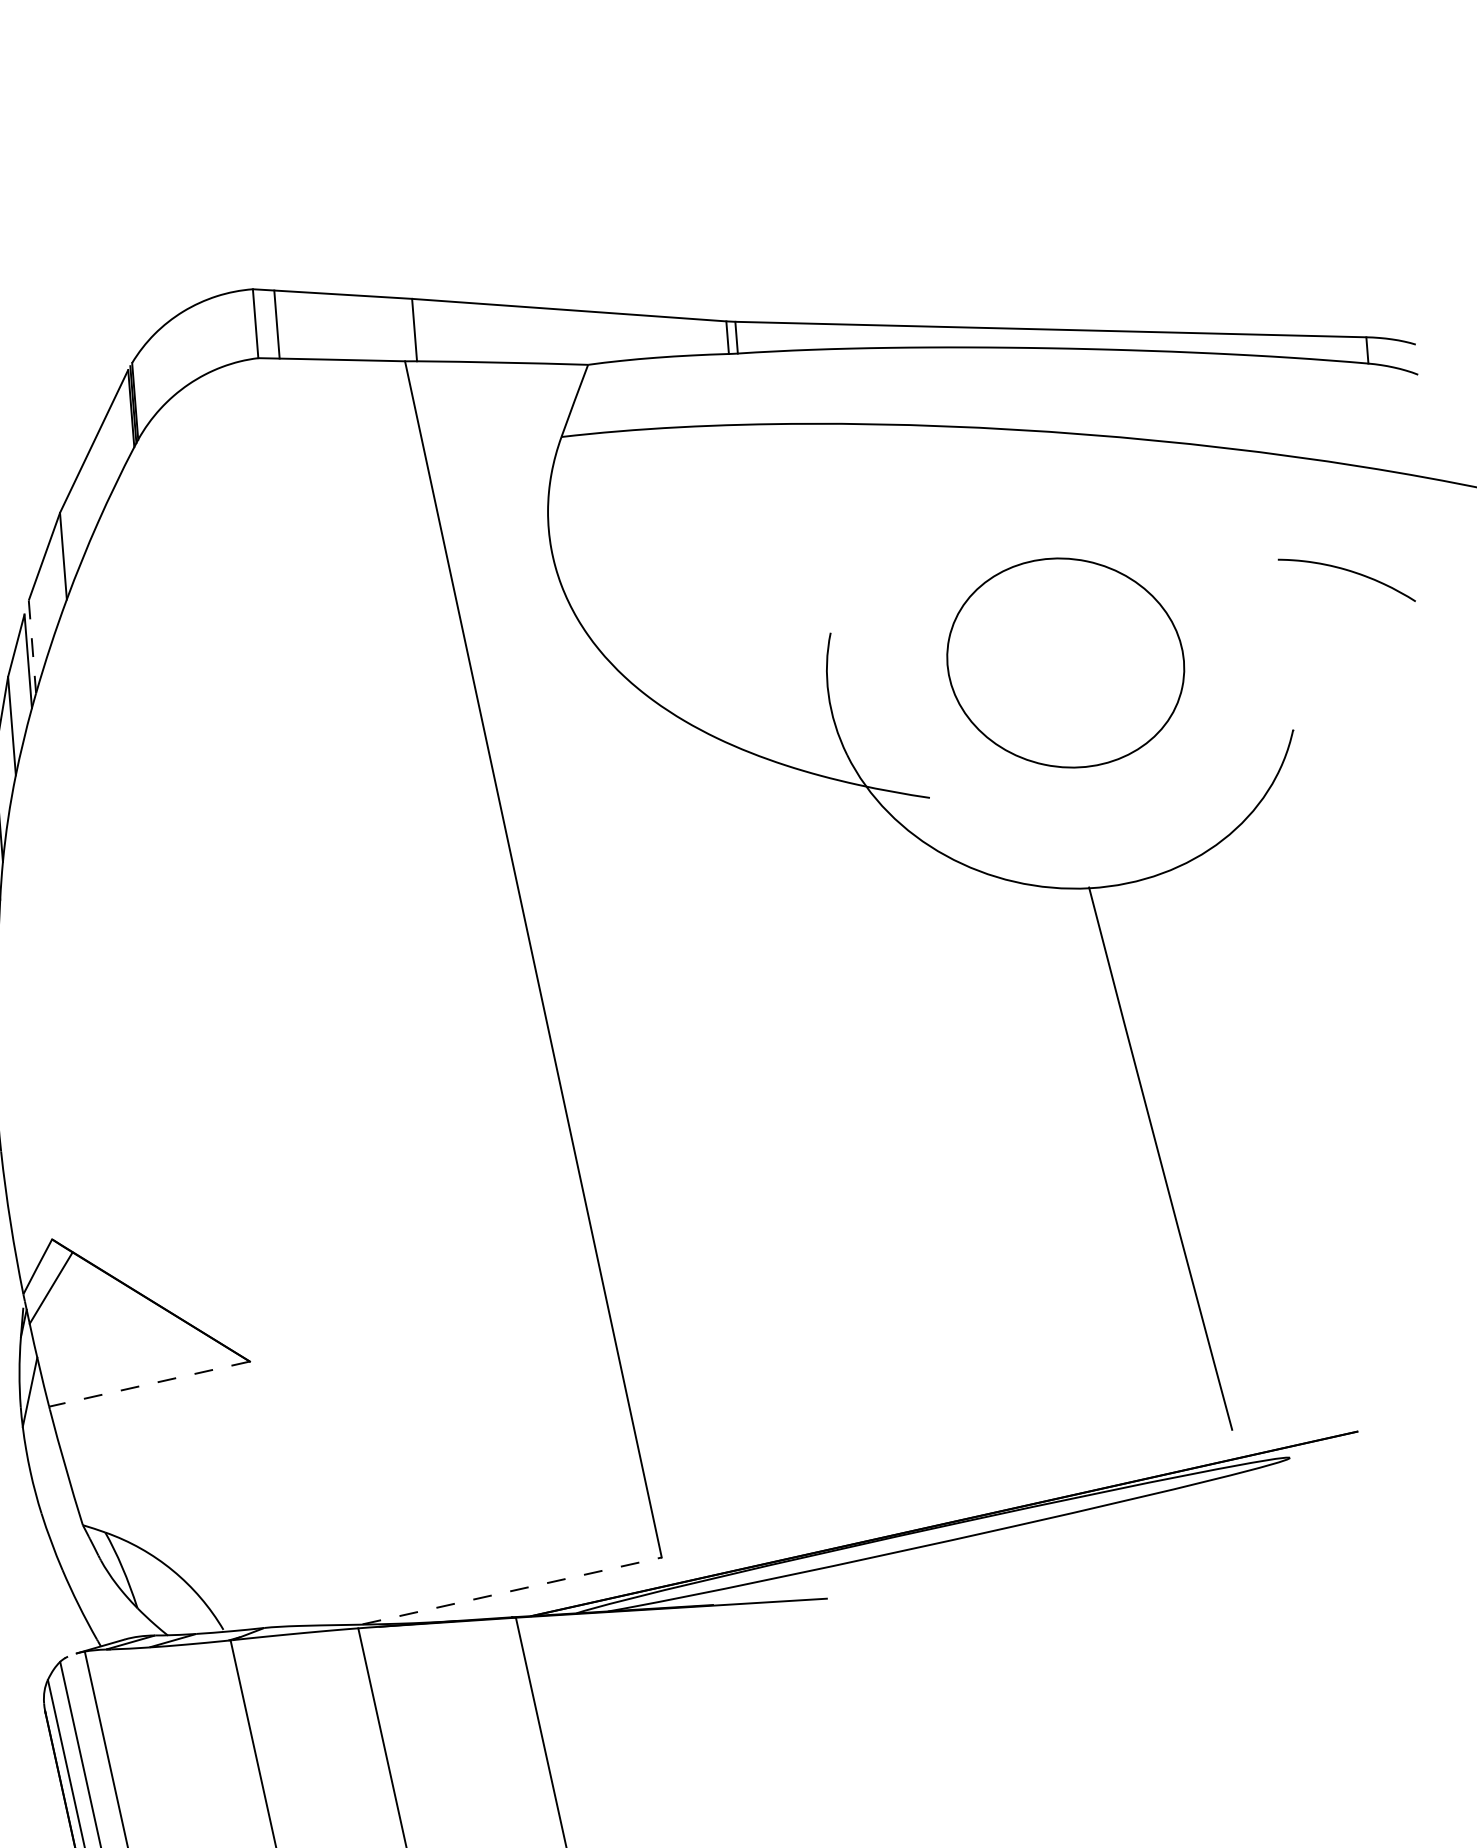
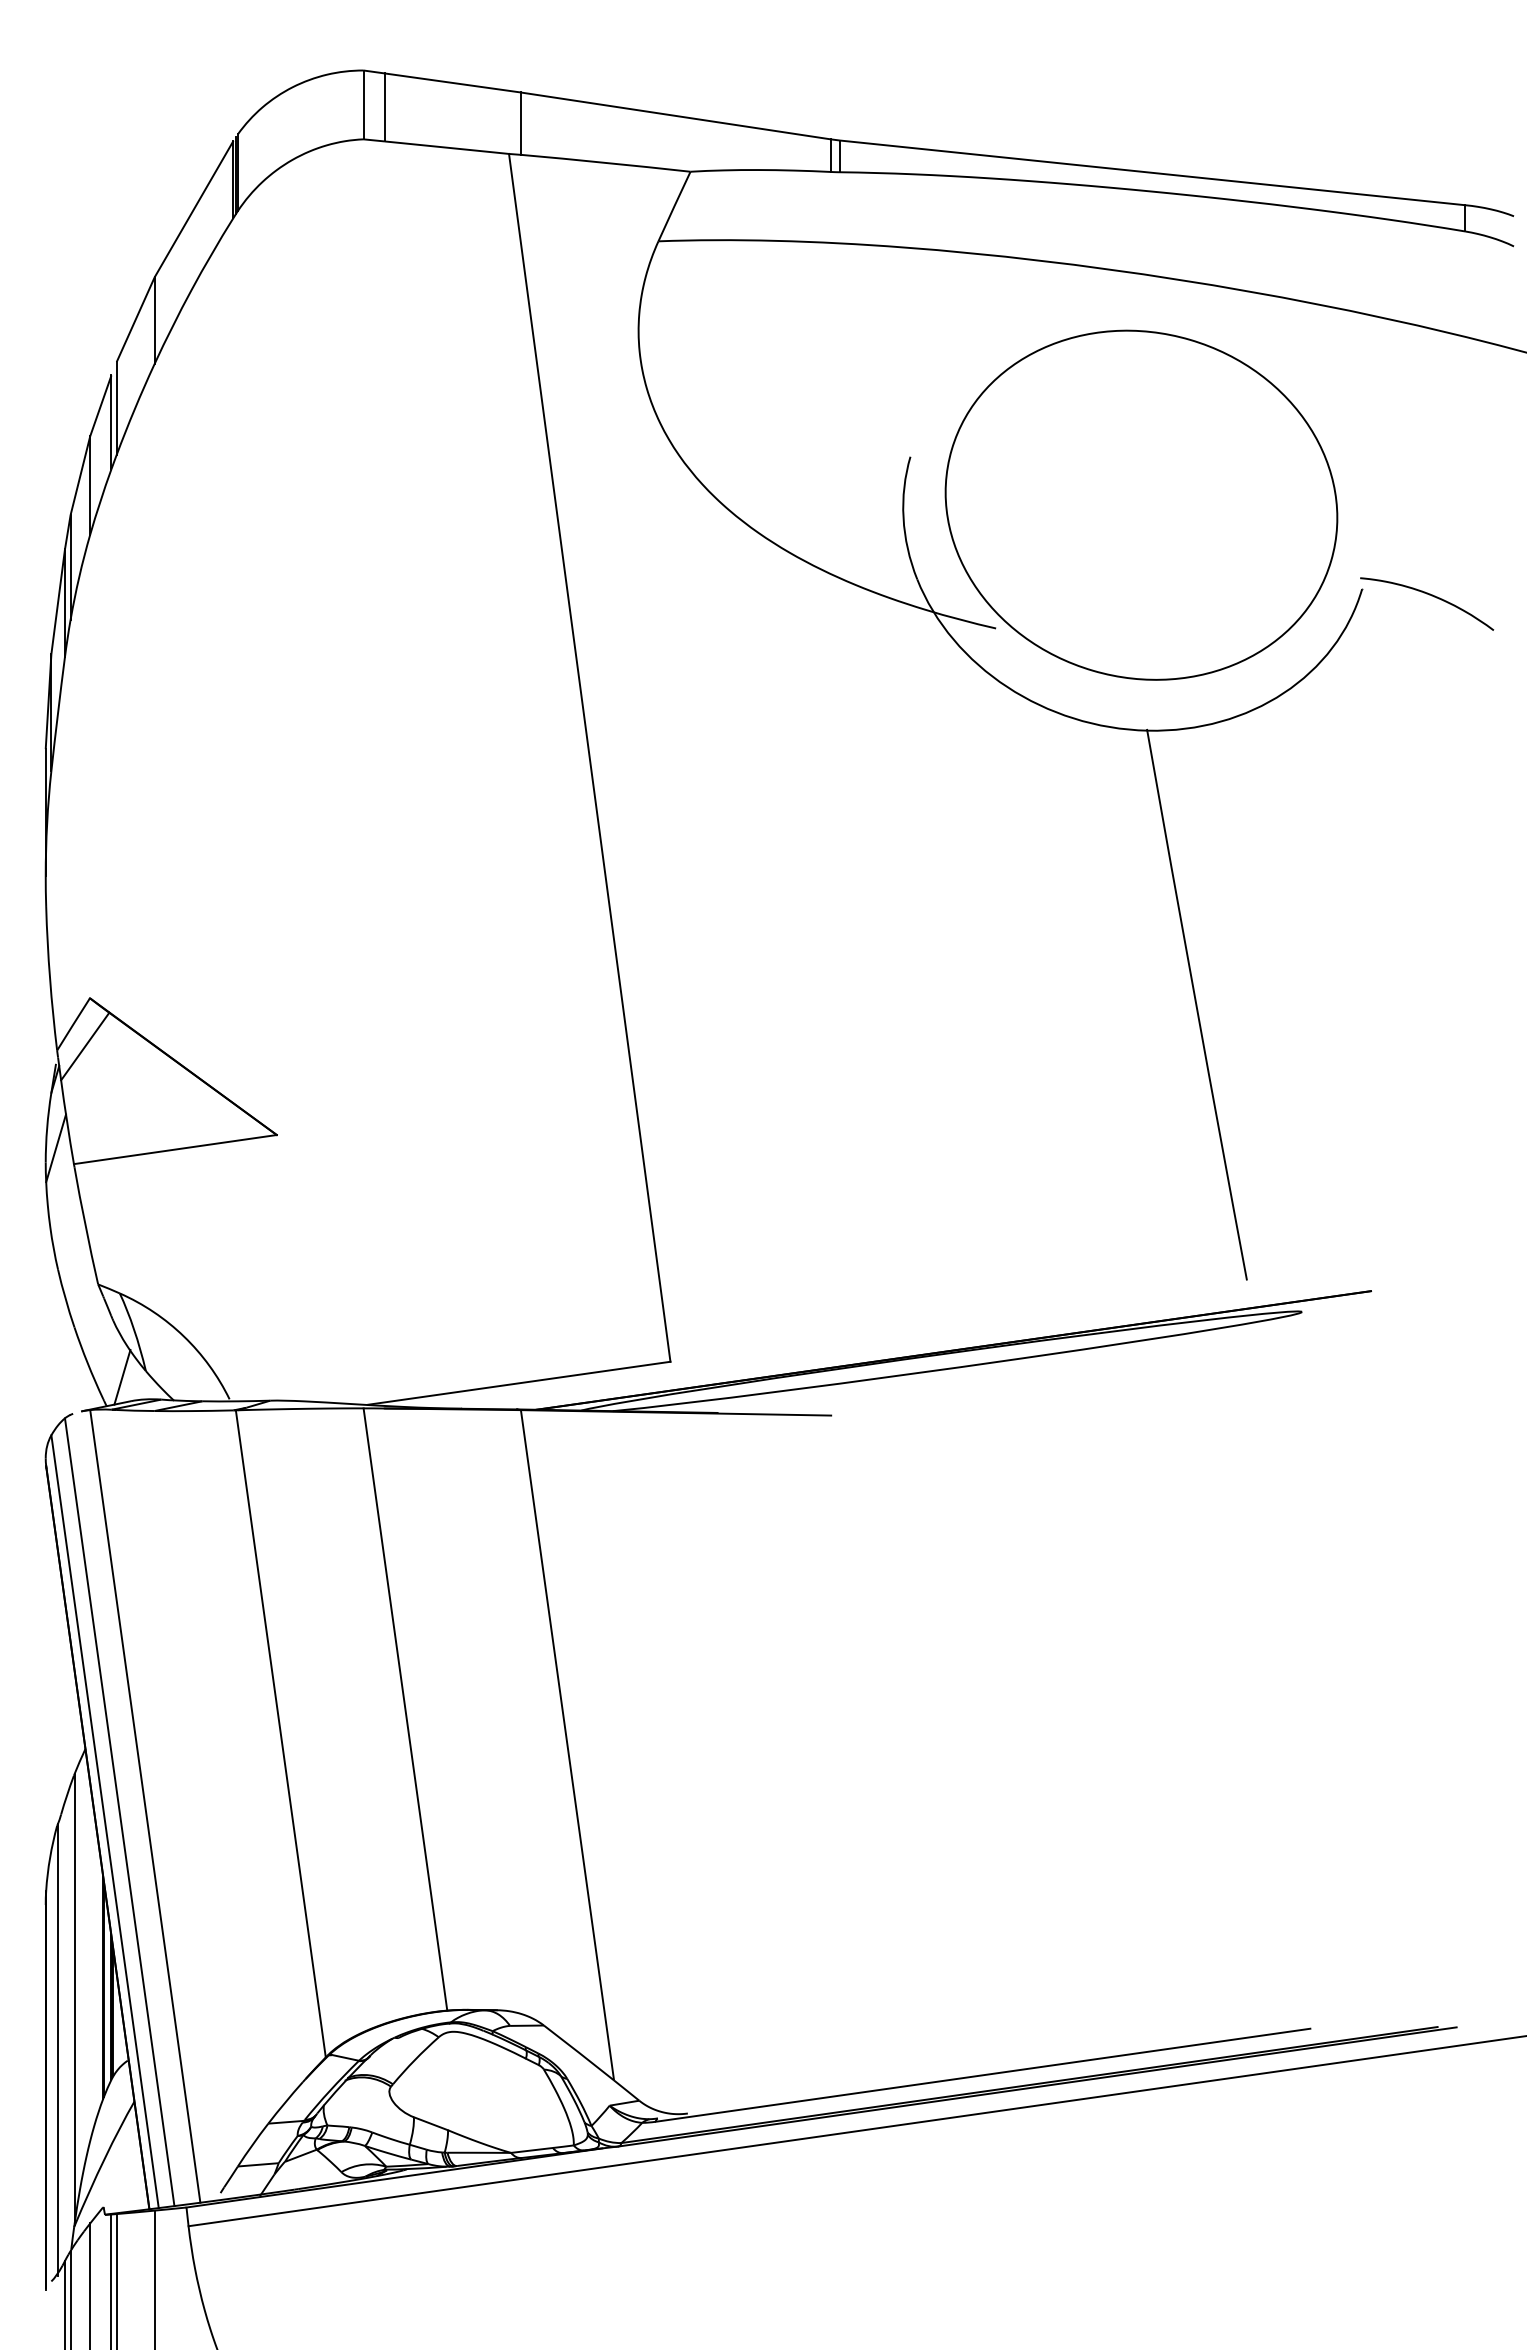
curve: (1350, 572) -> (1431, 596), moved
line: (32, 647) -> (116, 408), dashed -> solid
part: (1065, 662) -> (1141, 504), size x1.67
line: (148, 1384) -> (174, 1149), dashed -> solid
line: (512, 1591) -> (519, 1383), dashed -> solid
line: (114, 1615) -> (122, 1376), added

